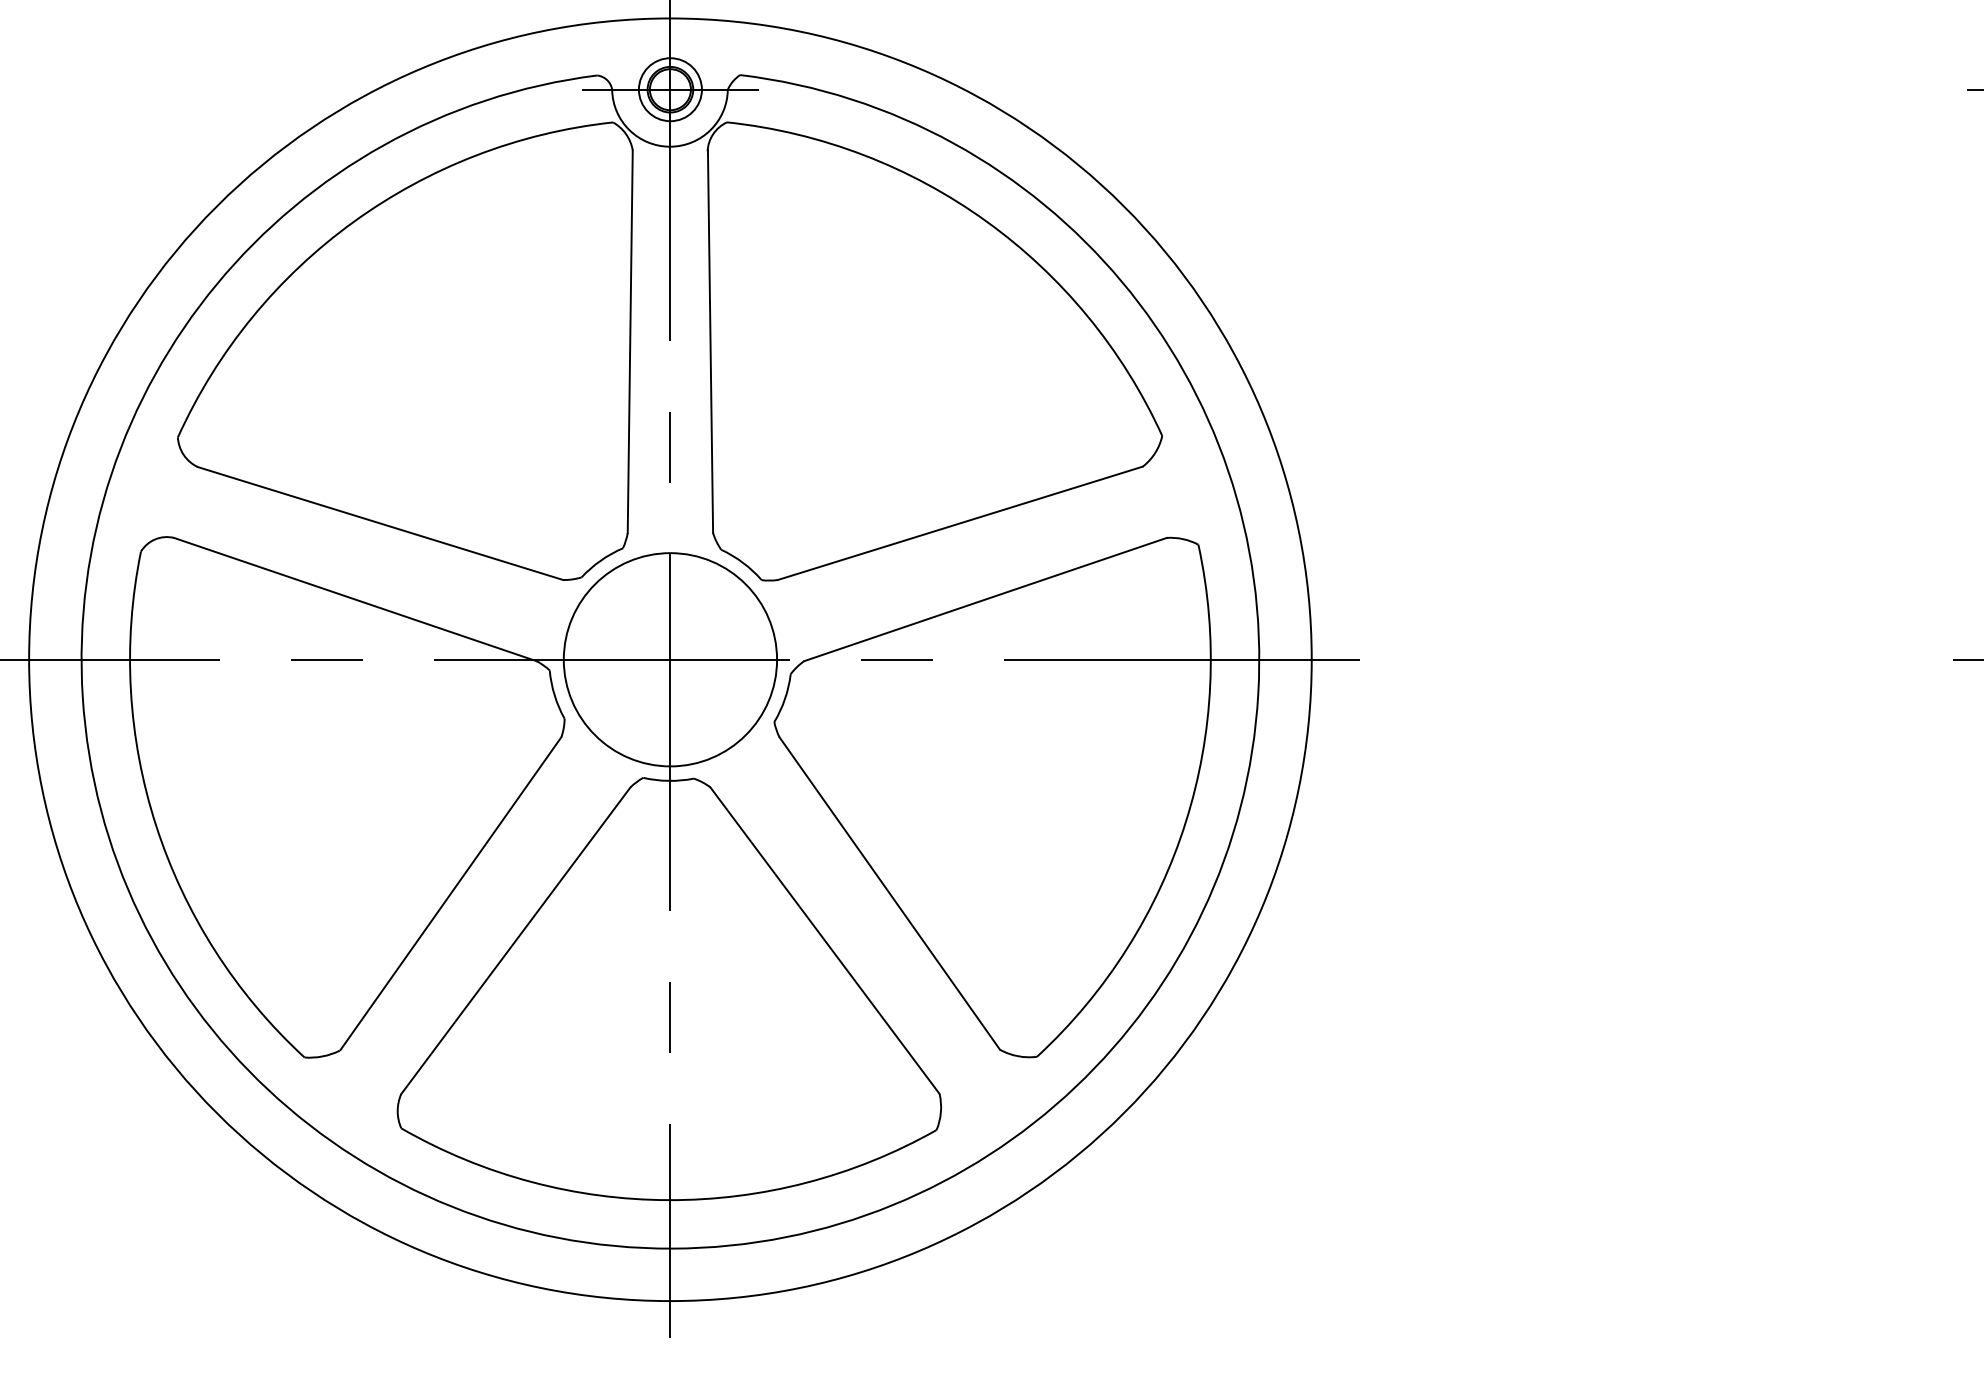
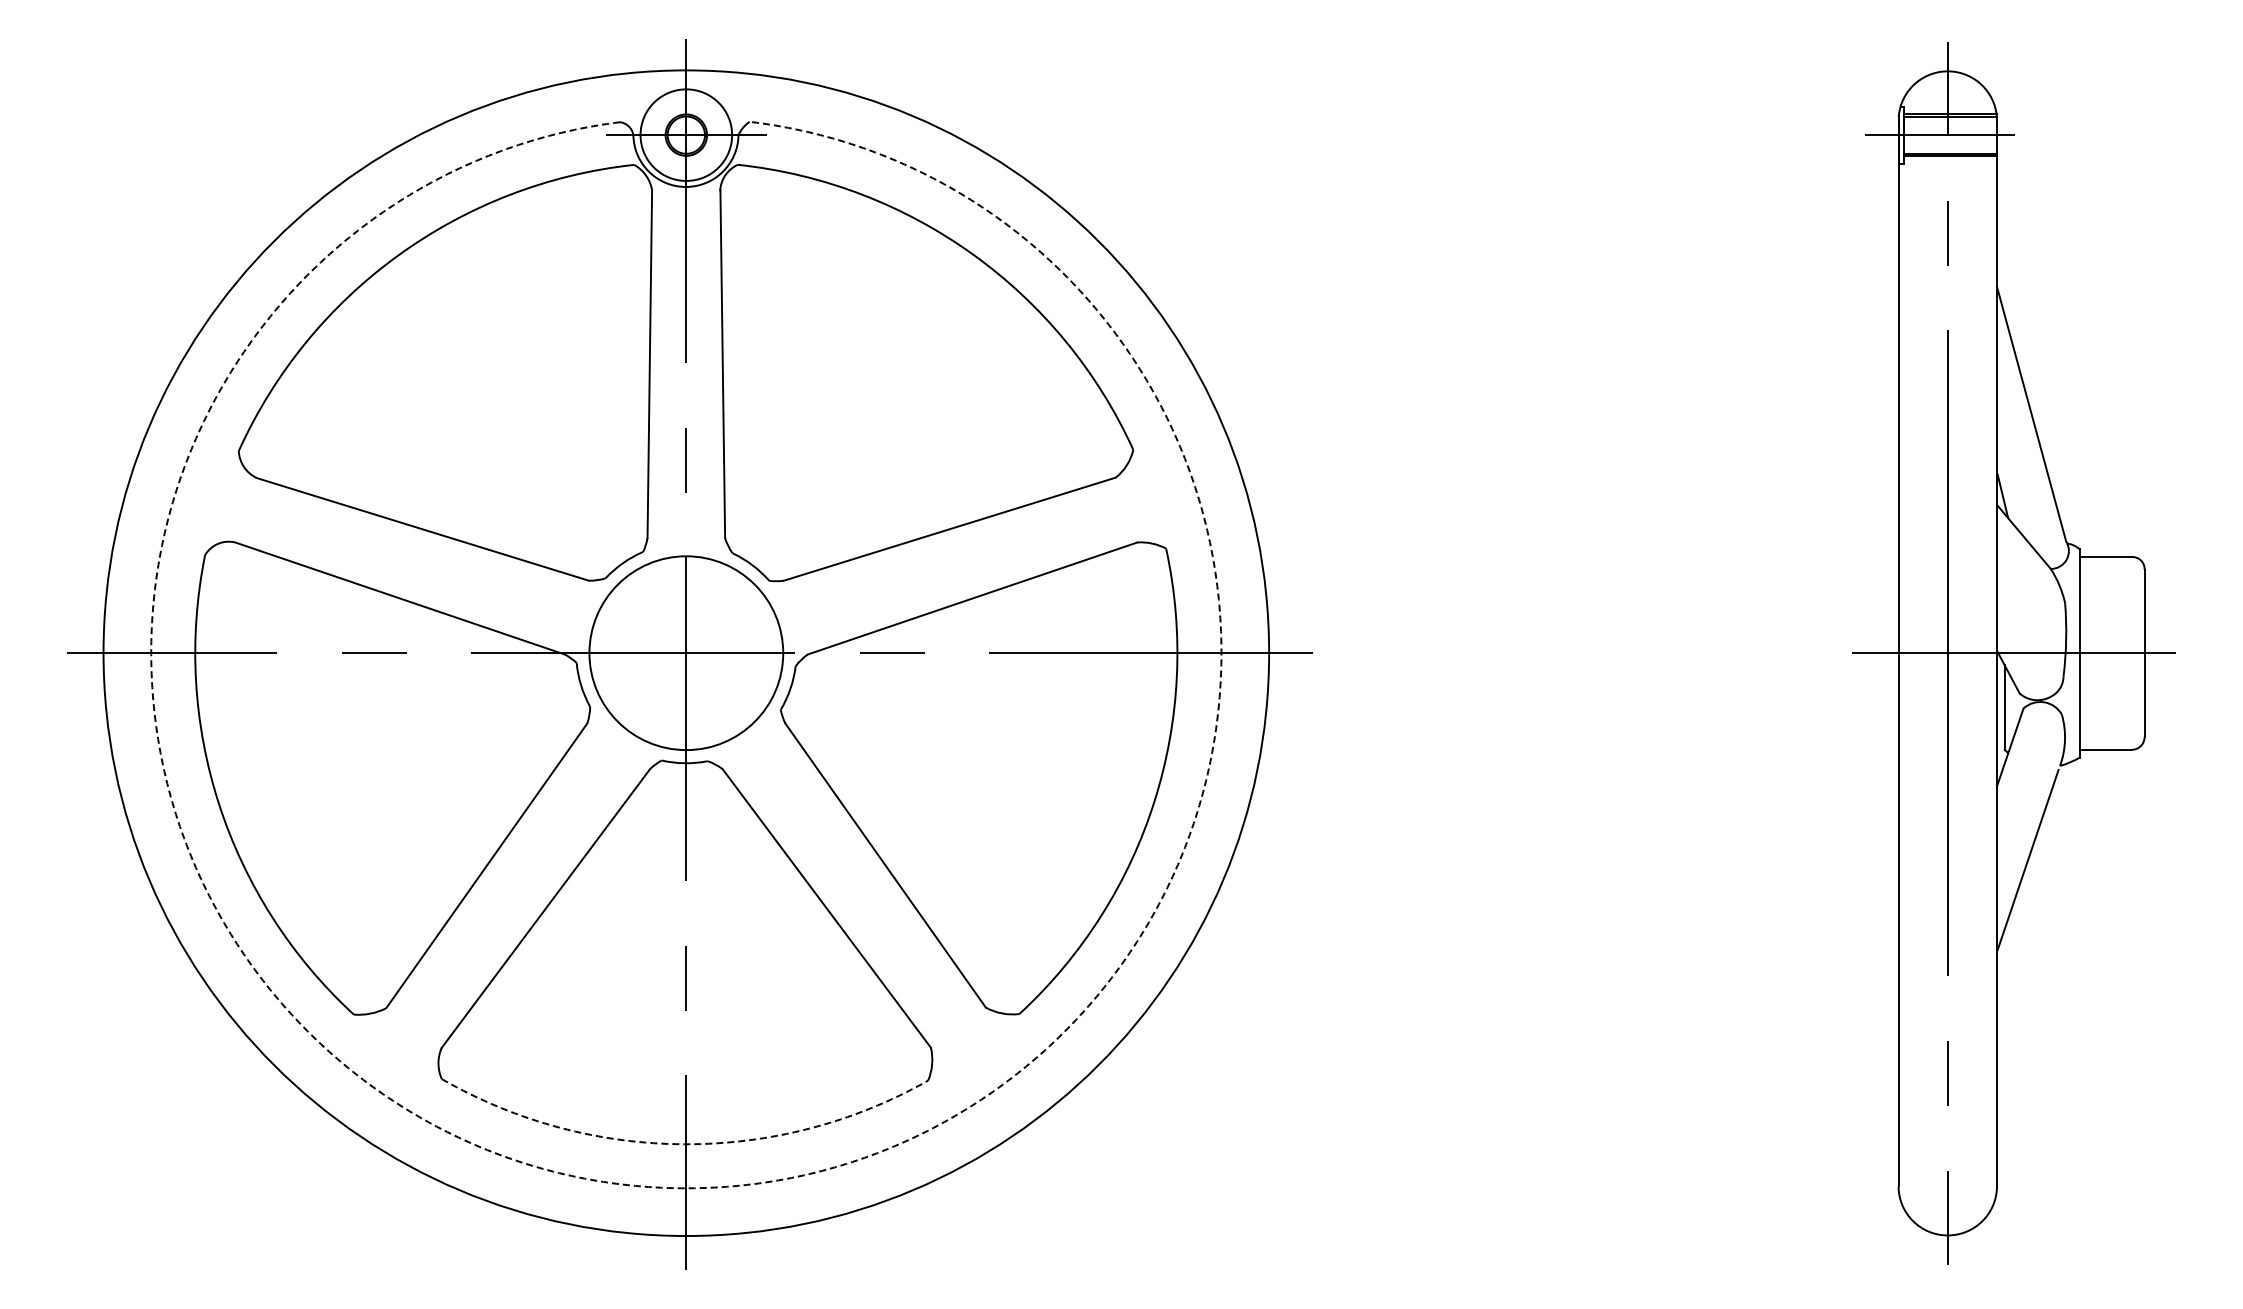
circle: (669, 88) -> (685, 134), size x1.6
arc: (668, 1200) -> (684, 1144), solid -> dashed
arc: (671, 1248) -> (687, 1188), solid -> dashed

